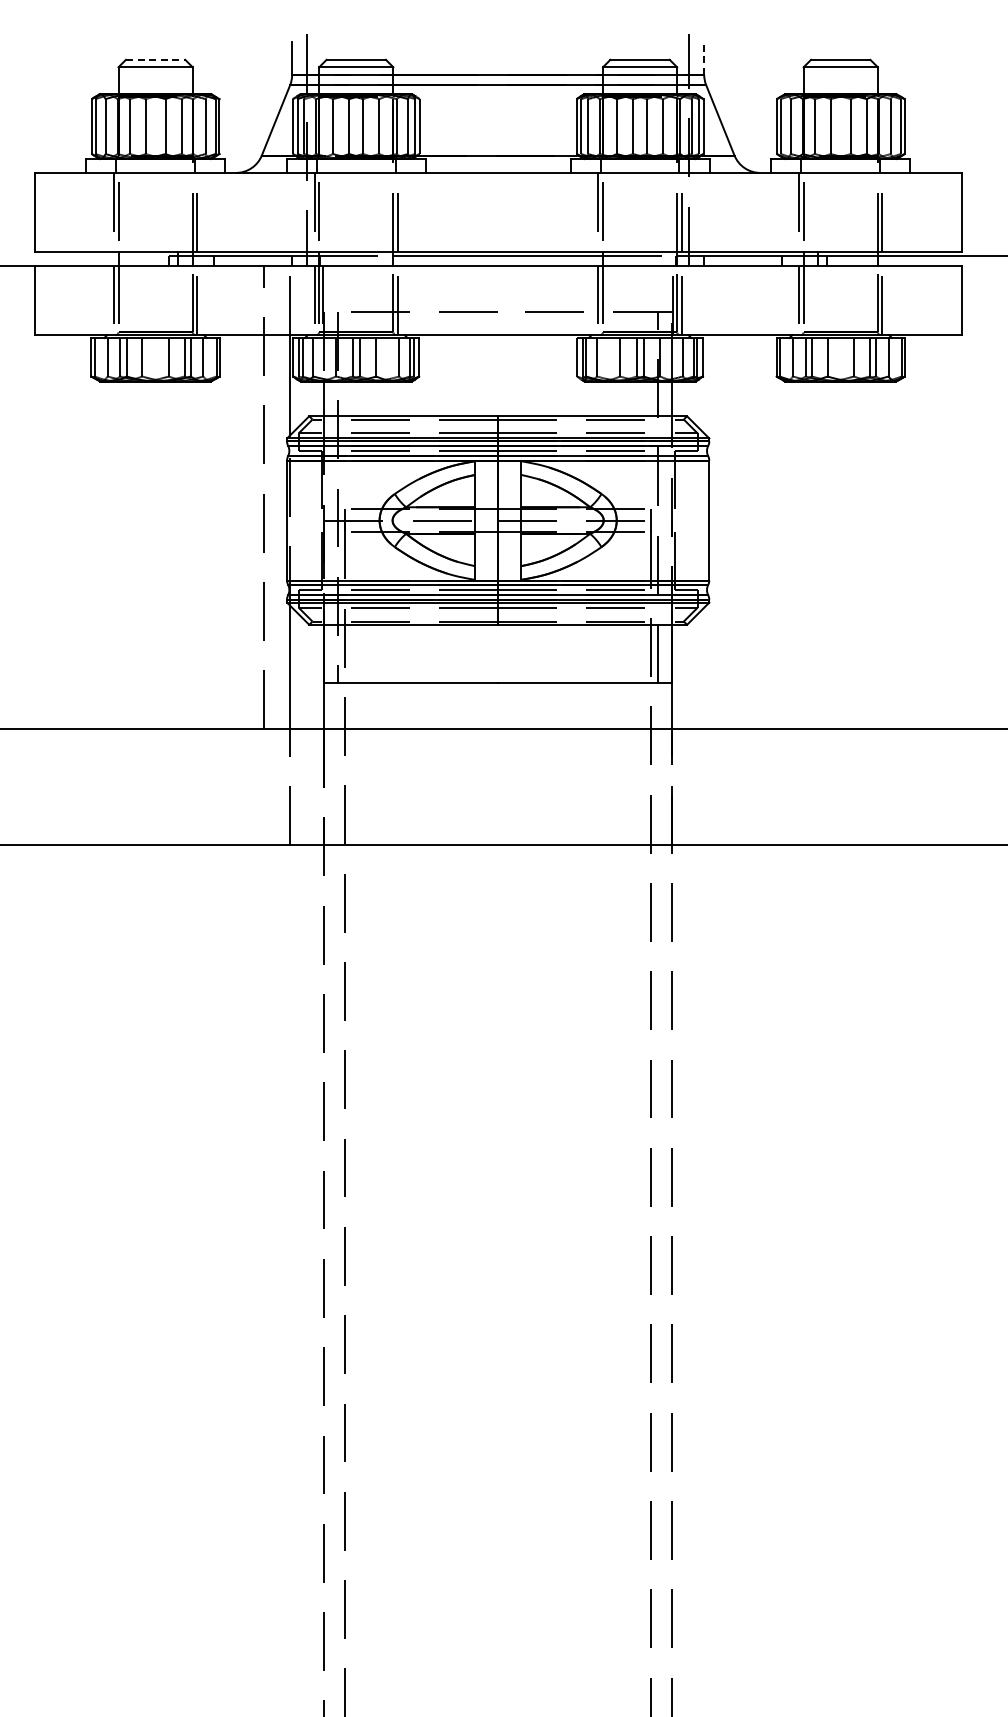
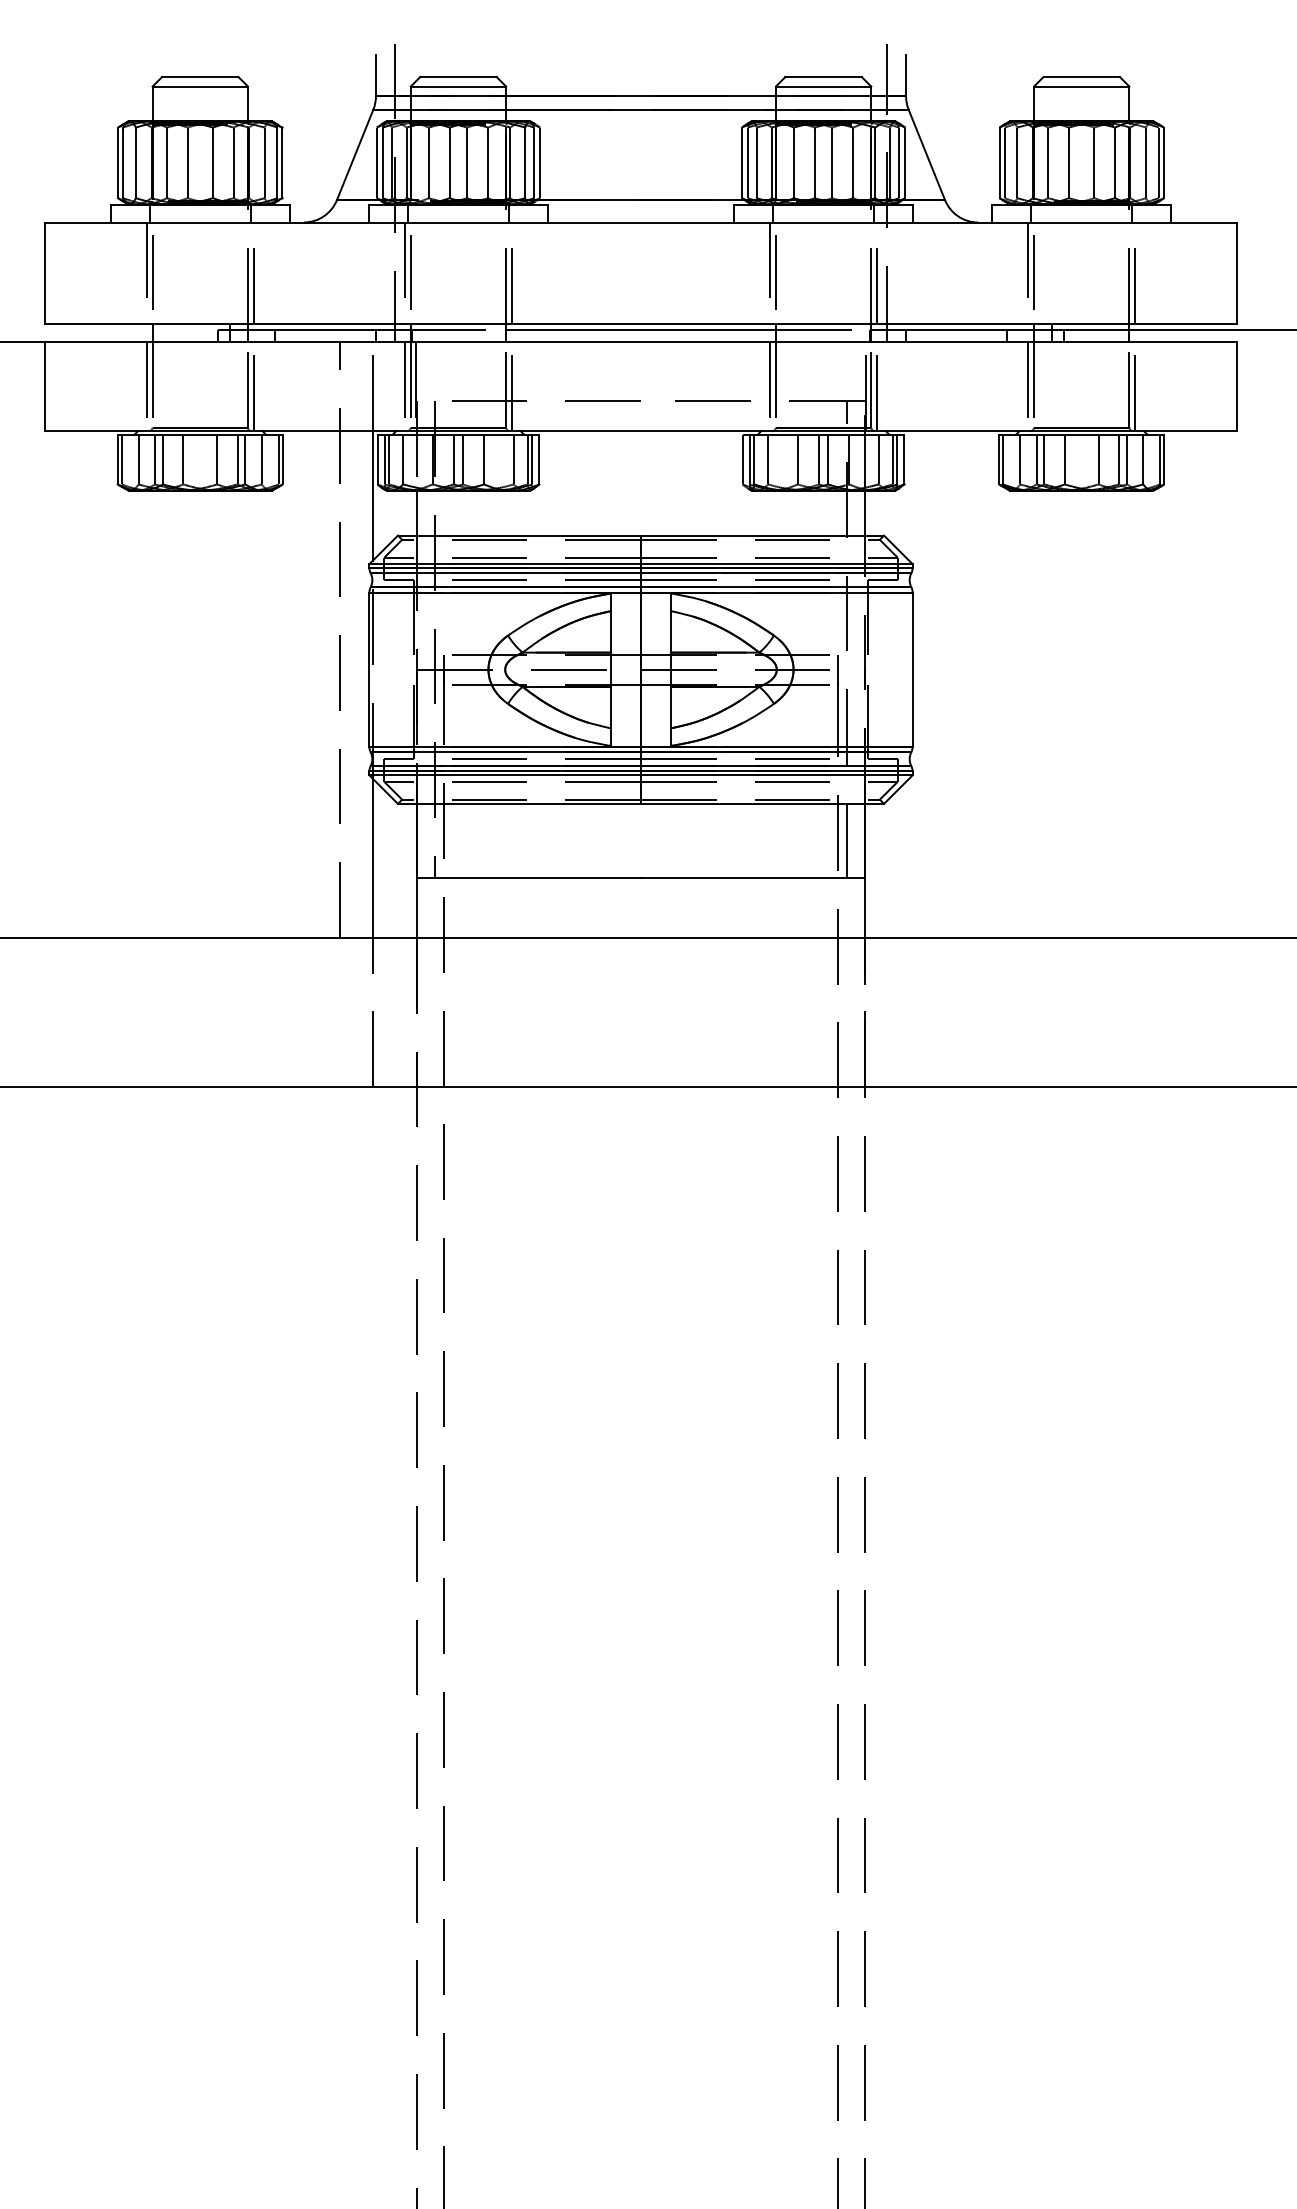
line: (704, 58) -> (906, 75), dashed -> solid
line: (155, 59) -> (200, 76), dashed -> solid

